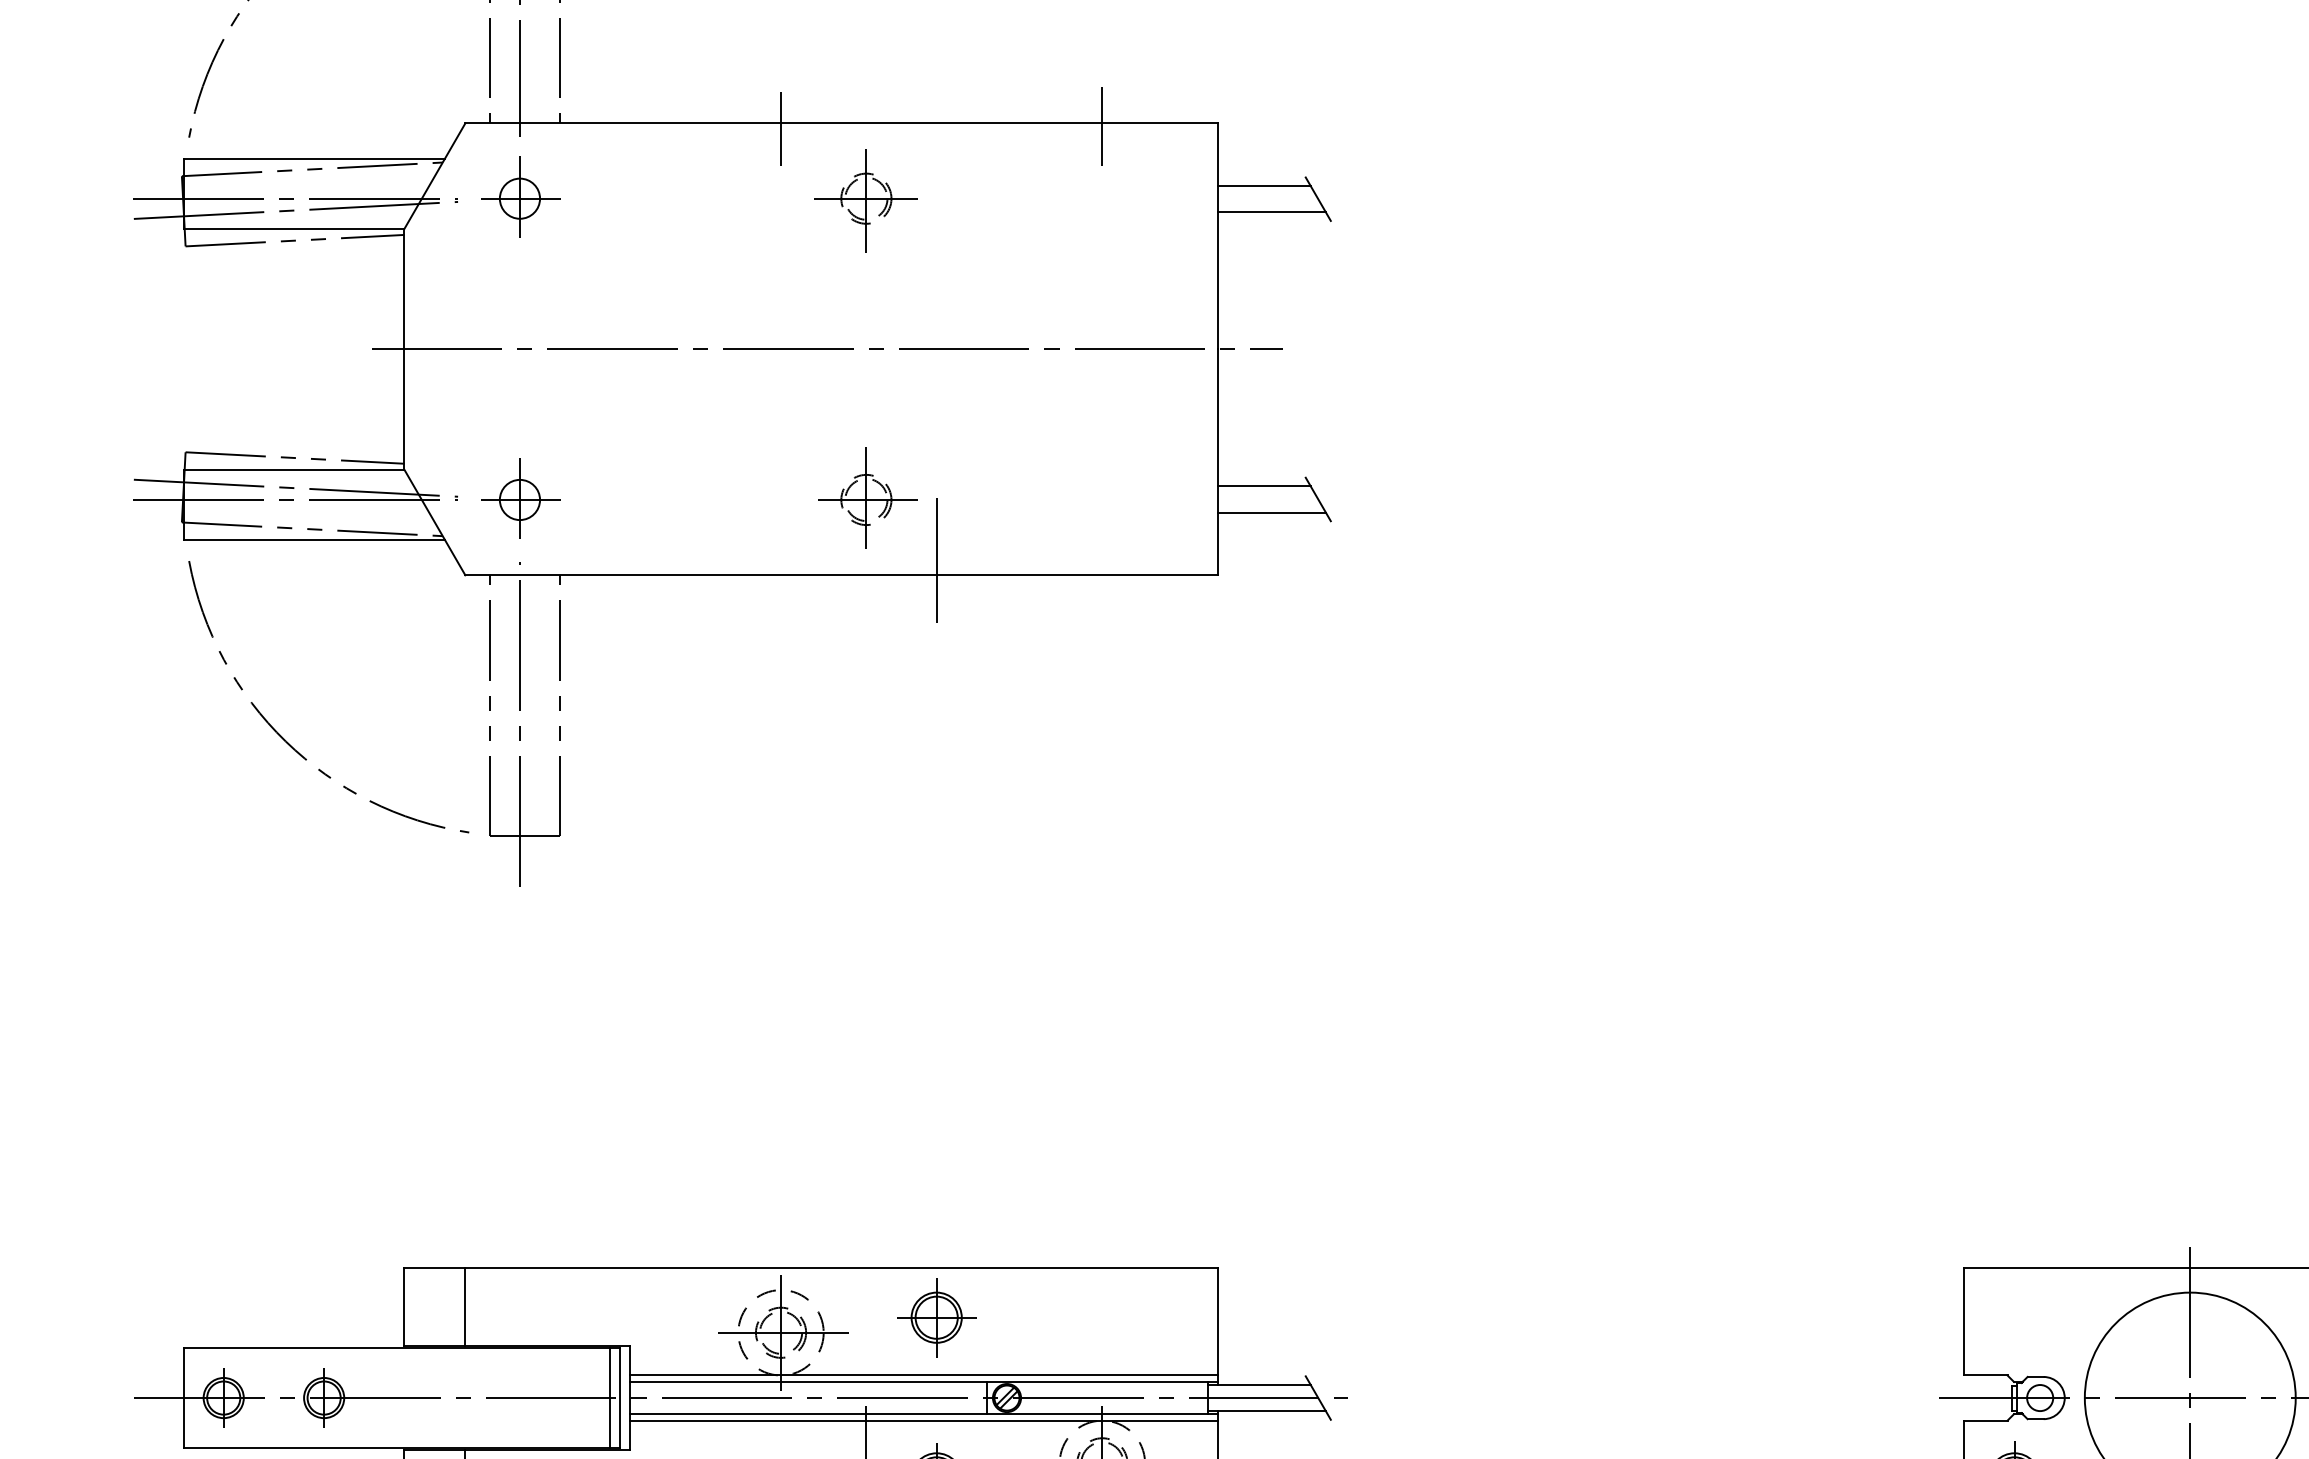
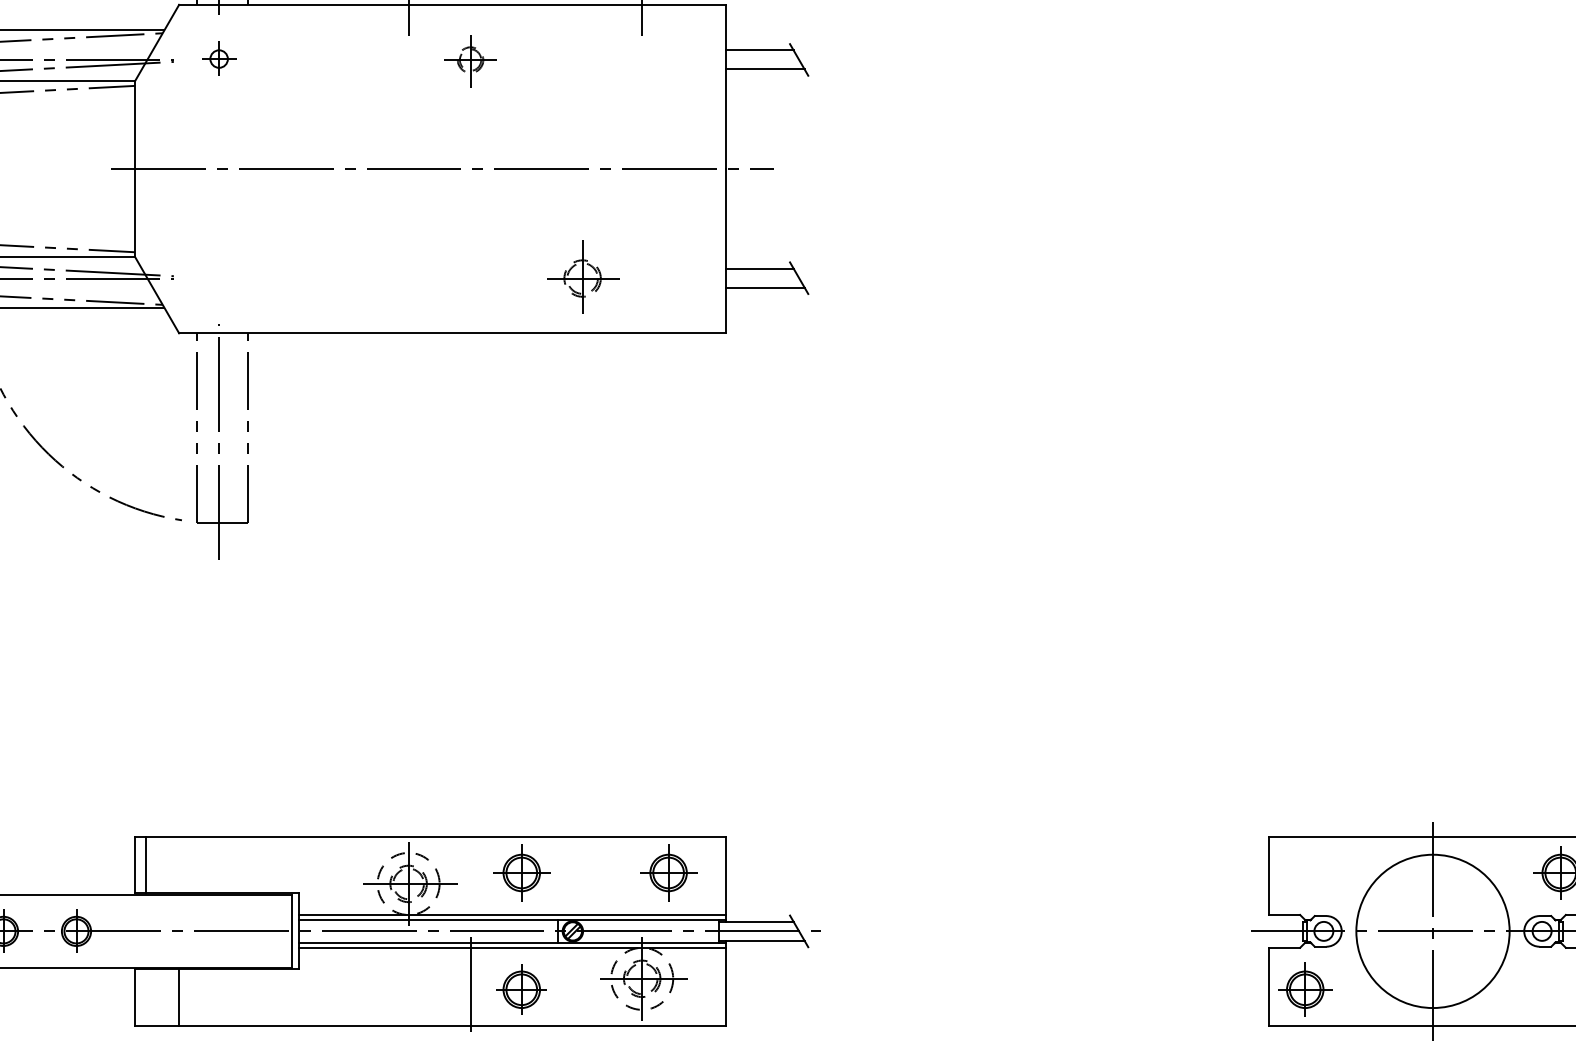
part: (520, 196) -> (219, 57), size x0.6
part: (865, 200) -> (470, 60), size x0.7
part: (867, 497) -> (583, 276), moved
part: (520, 498) -> (219, 277), removed
line: (936, 559) -> (521, 321), removed
line: (465, 1306) -> (146, 864), moved
part: (1138, 1317) -> (668, 872), added
line: (610, 1397) -> (284, 930), removed

